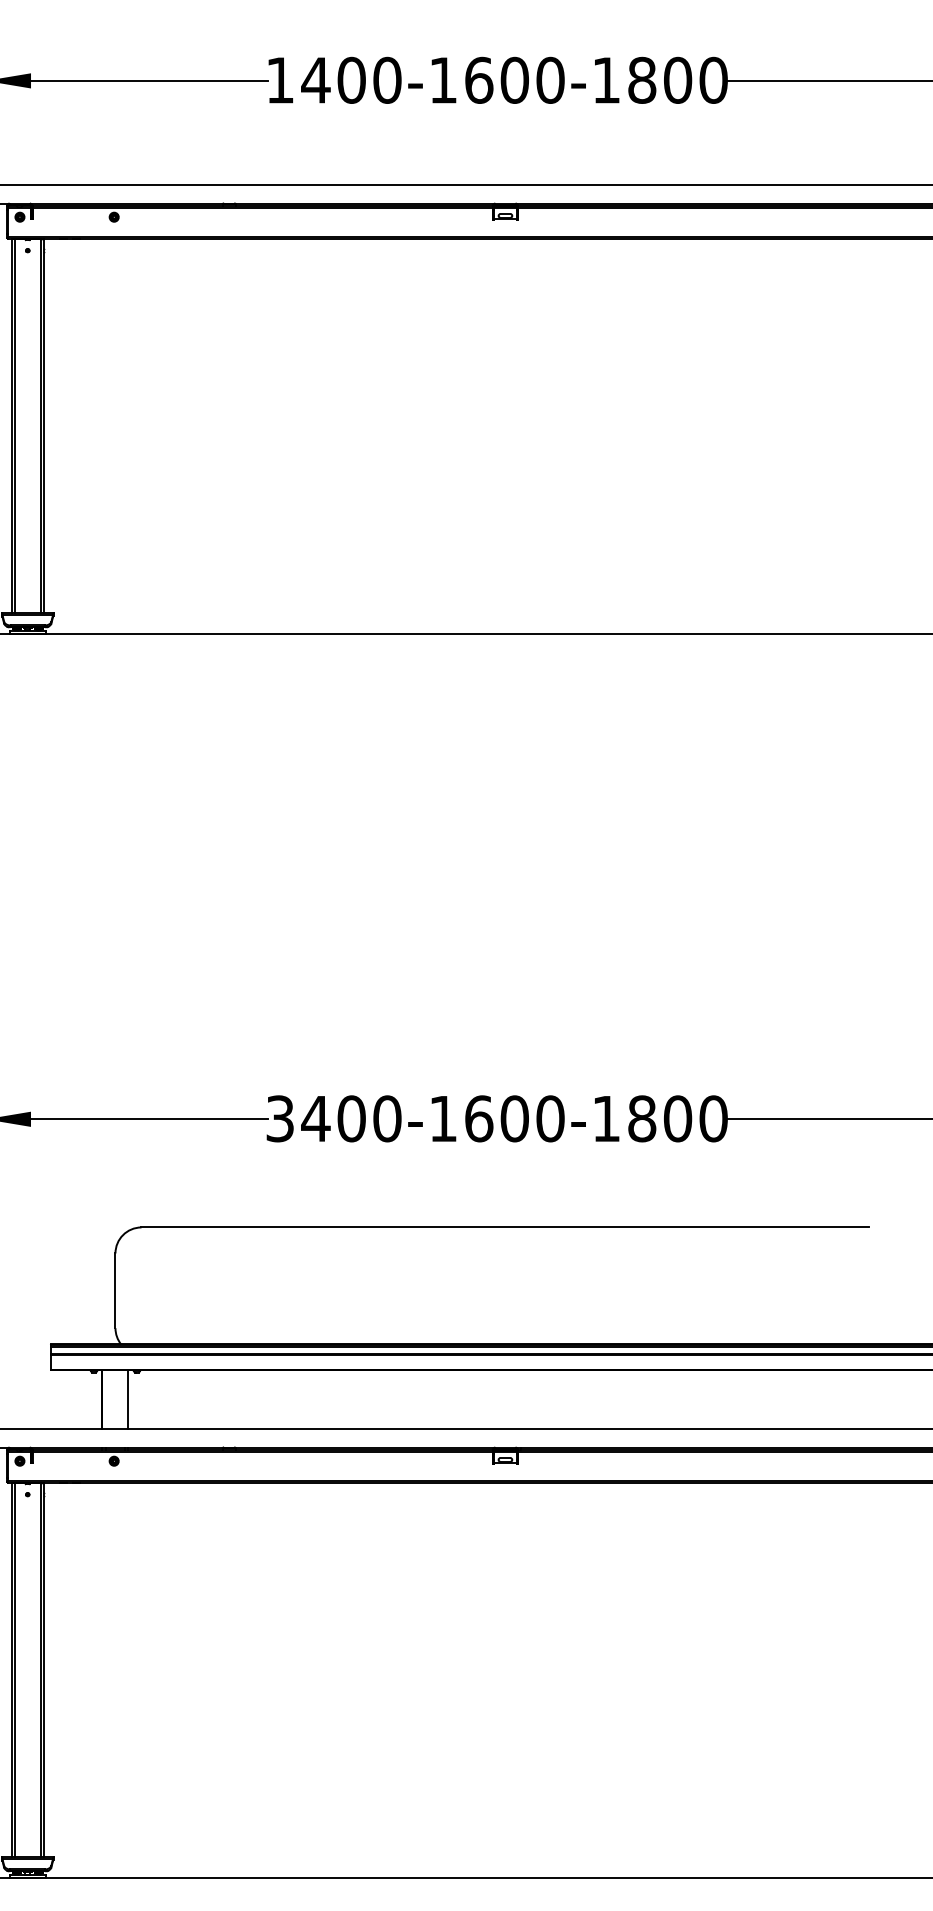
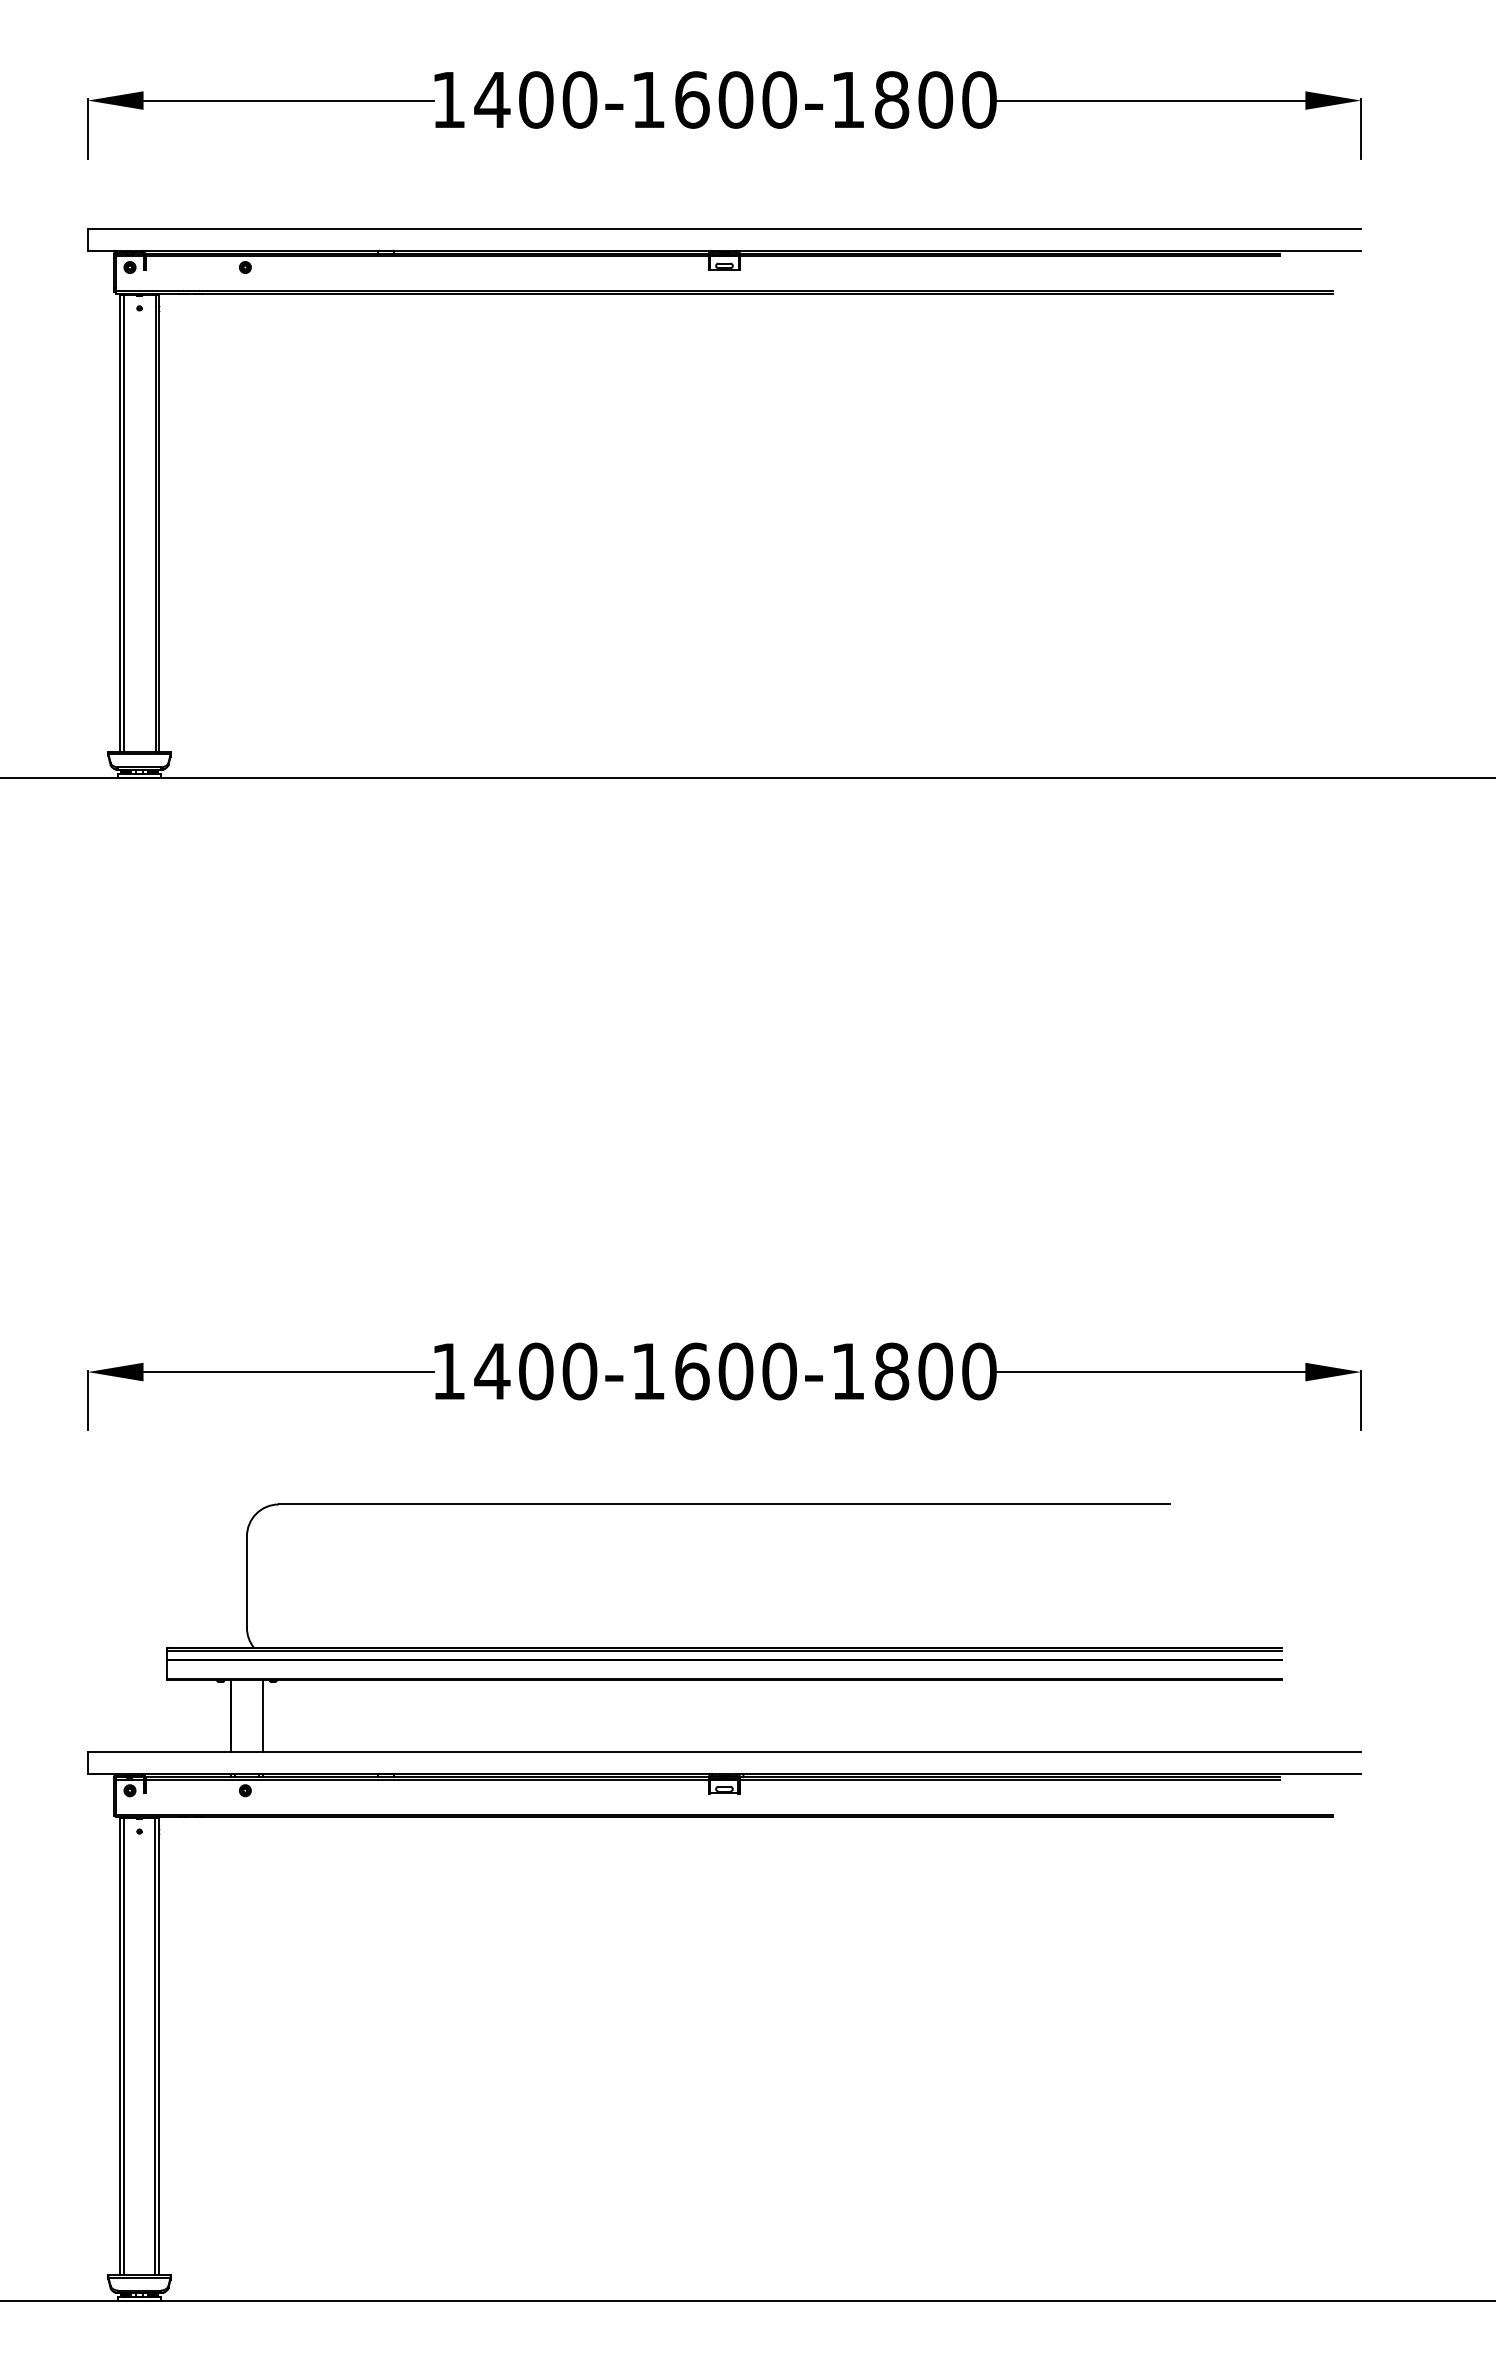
text: (280, 1118) -> (448, 1371), 3400-1600-1800 -> 1400-1600-1800

